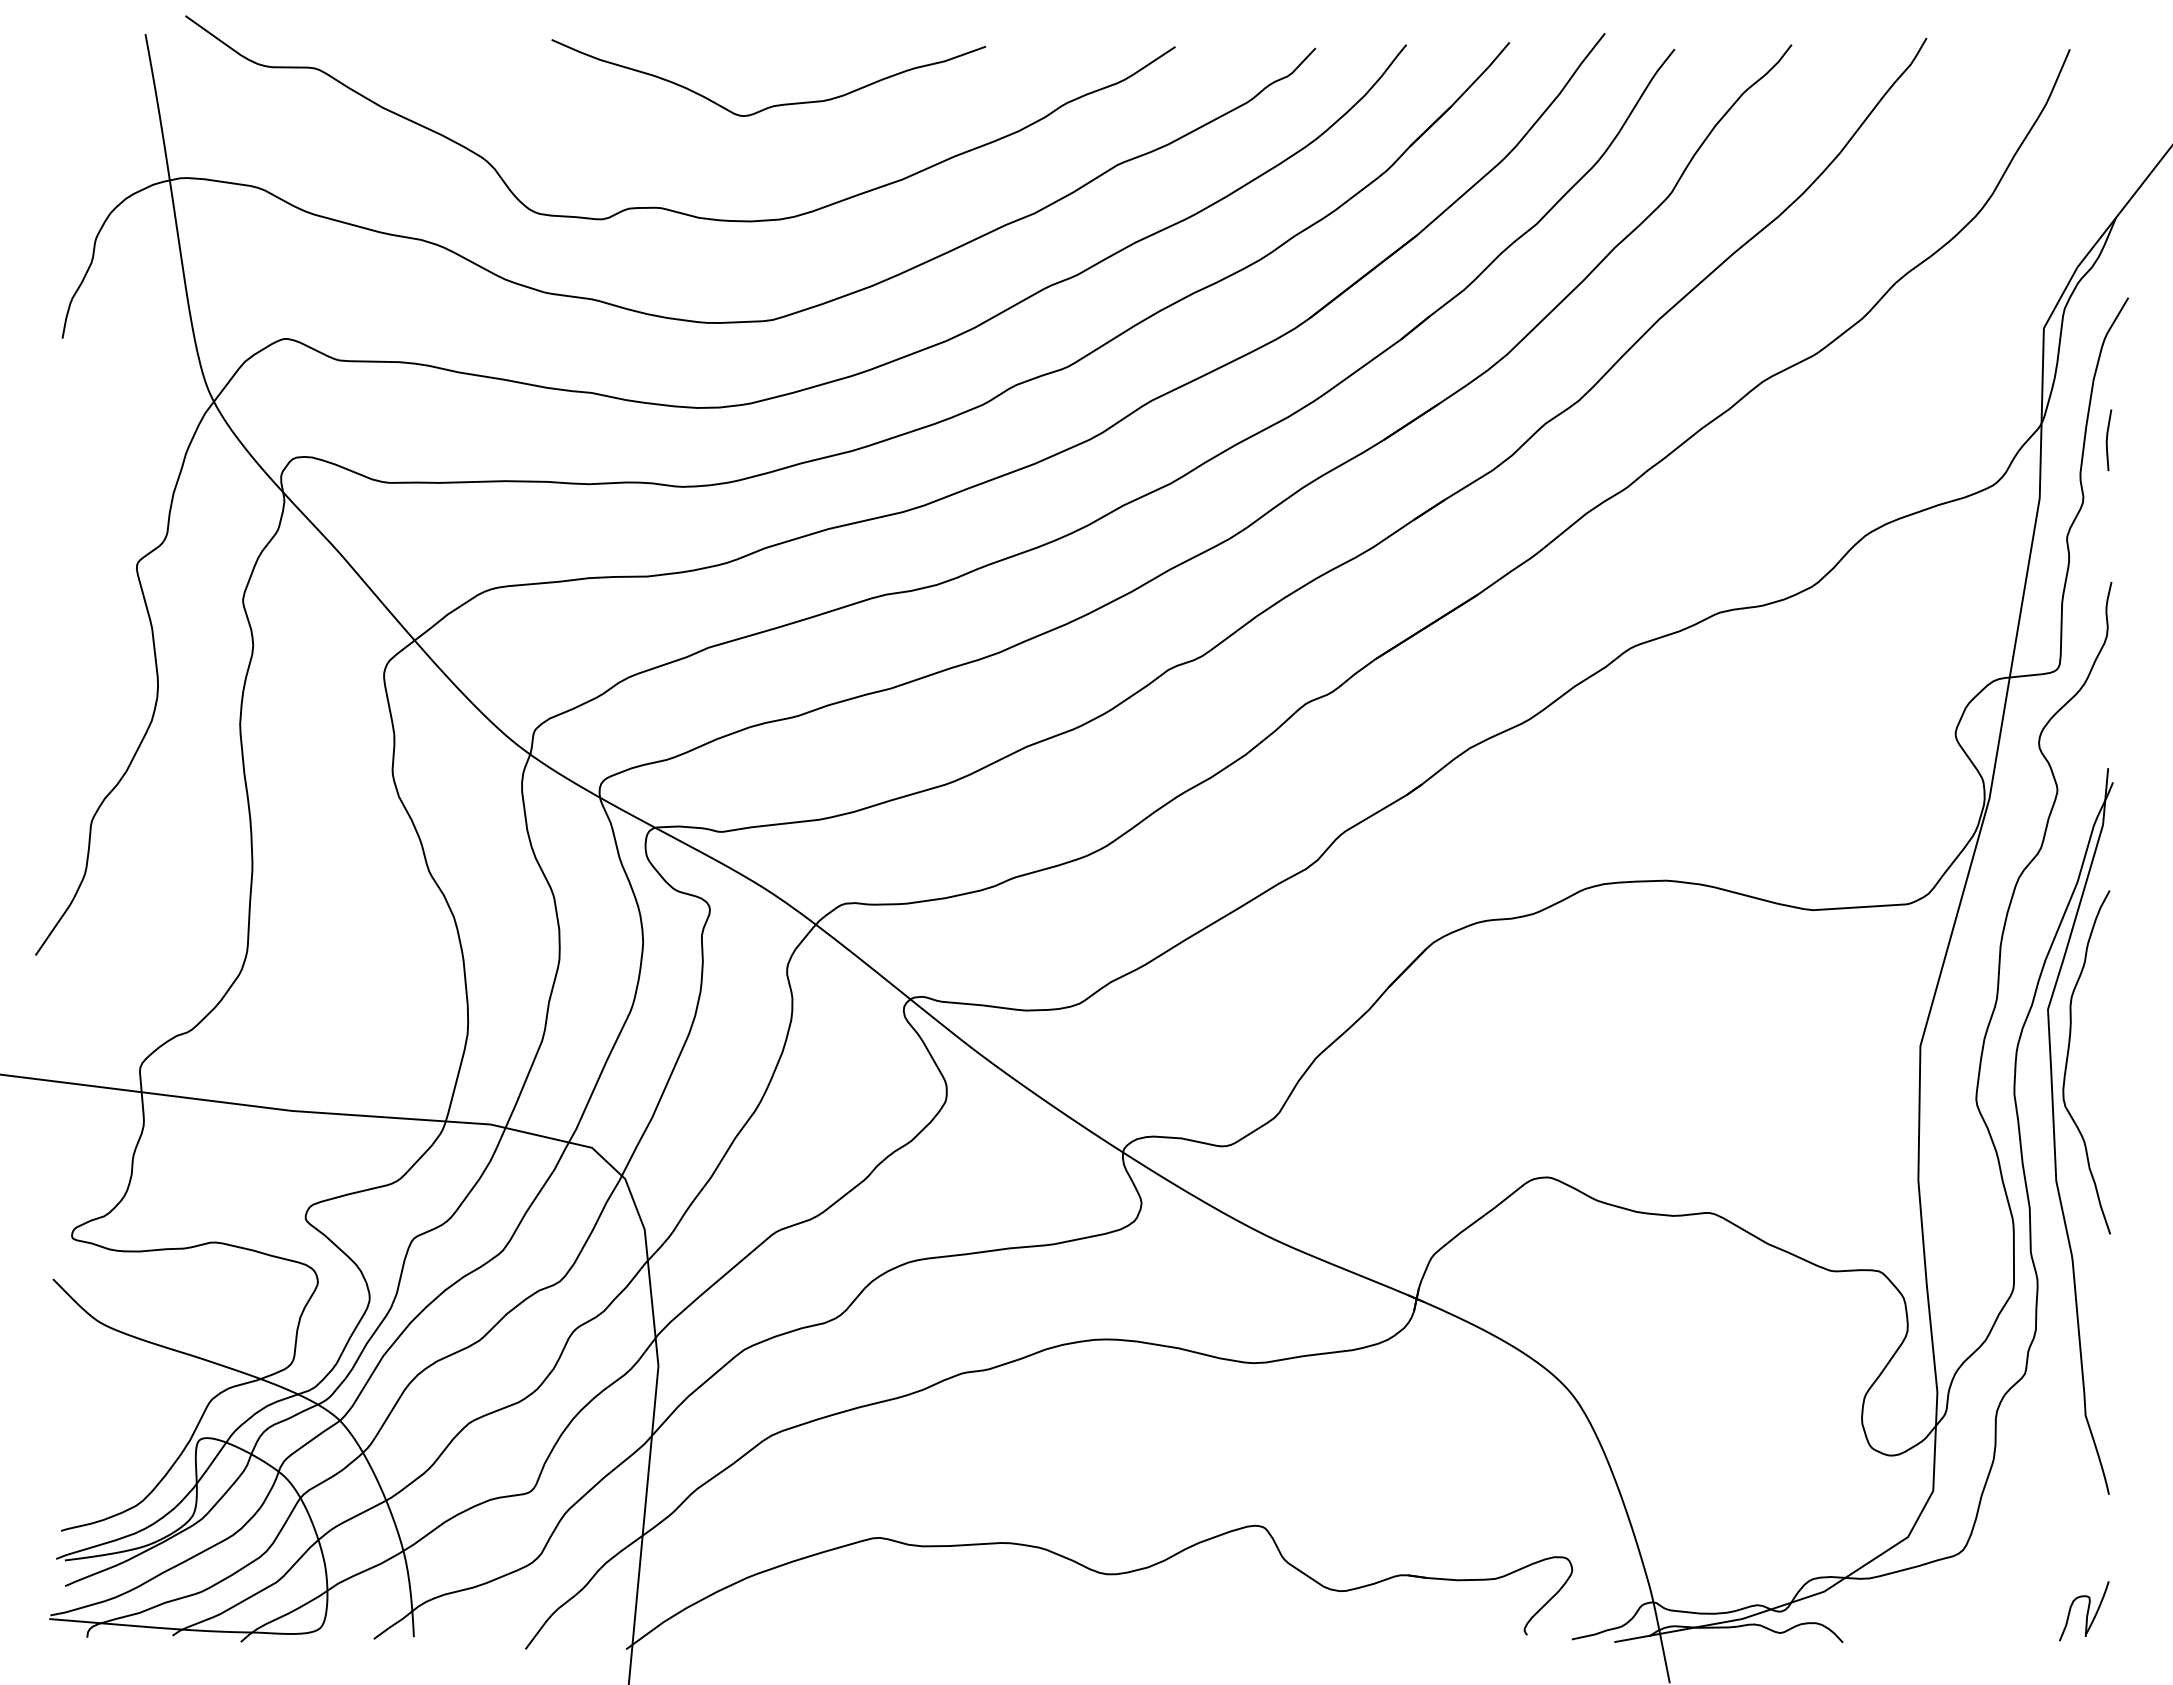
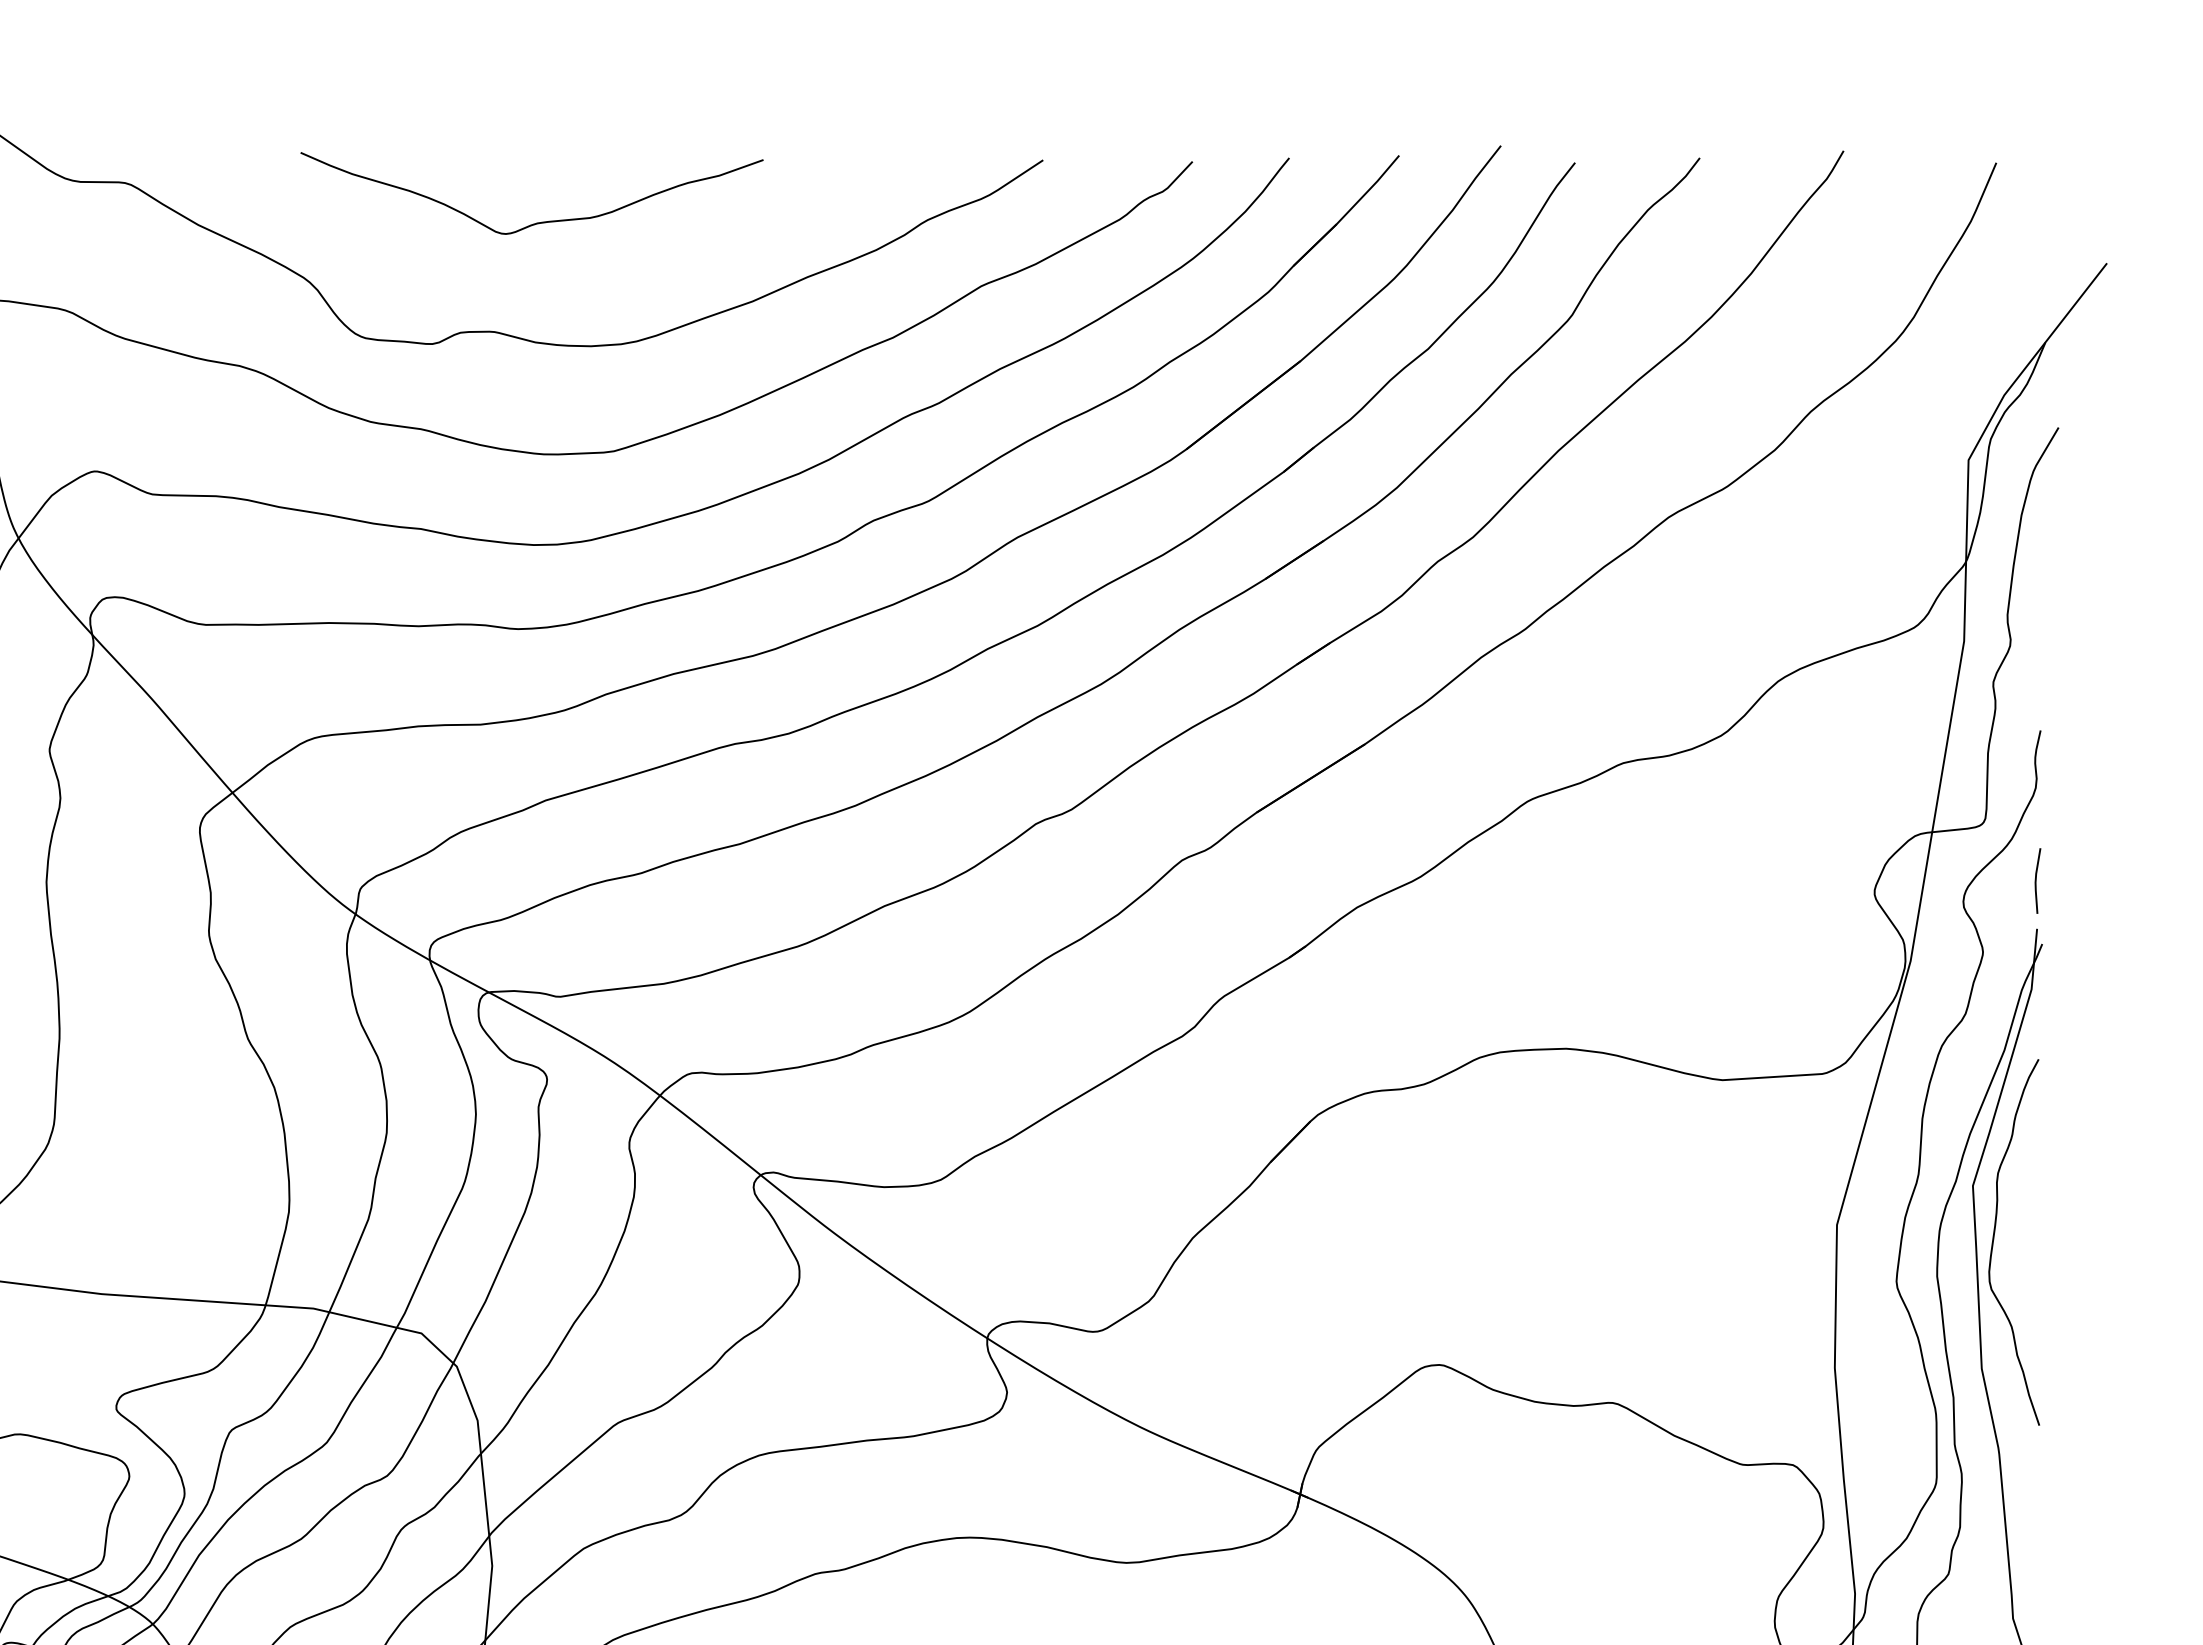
curve: (776, 104) -> (540, 221), moved
line: (2107, 440) -> (2036, 881), moved

